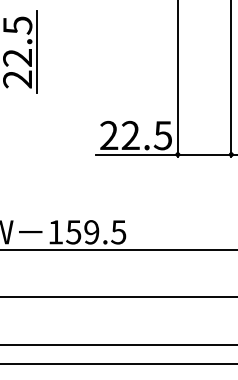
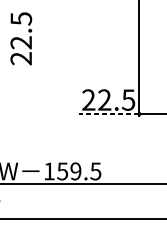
line: (36, 51) -> (35, 38), removed
line: (136, 154) -> (108, 114), solid -> dashed

